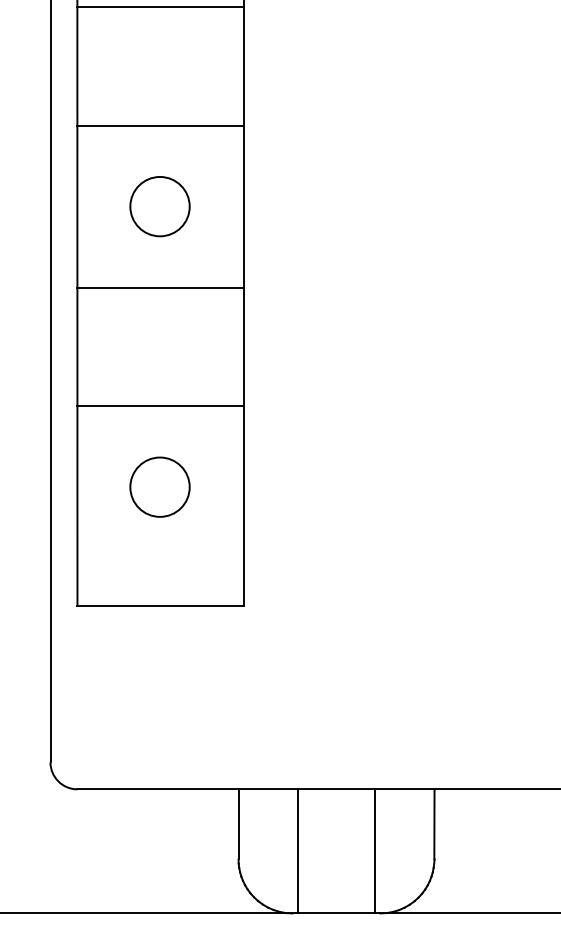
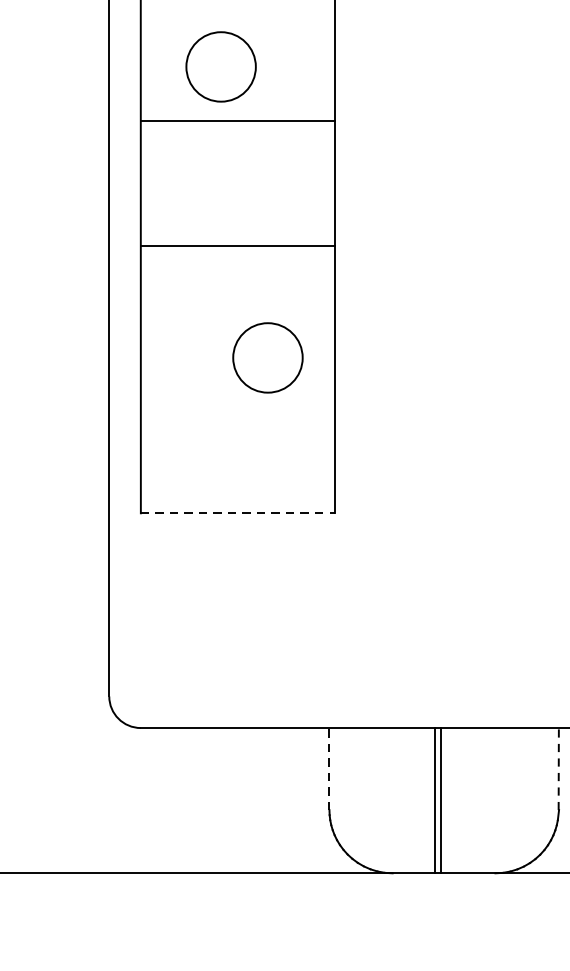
circle: (159, 206) -> (220, 66), moved
line: (160, 287) -> (238, 120), moved
line: (160, 406) -> (238, 245), moved
circle: (159, 486) -> (267, 357), moved
line: (161, 605) -> (239, 512), solid -> dashed
line: (238, 823) -> (329, 768), solid -> dashed
line: (434, 823) -> (558, 768), solid -> dashed
line: (298, 851) -> (434, 800), moved
line: (374, 851) -> (440, 800), moved

